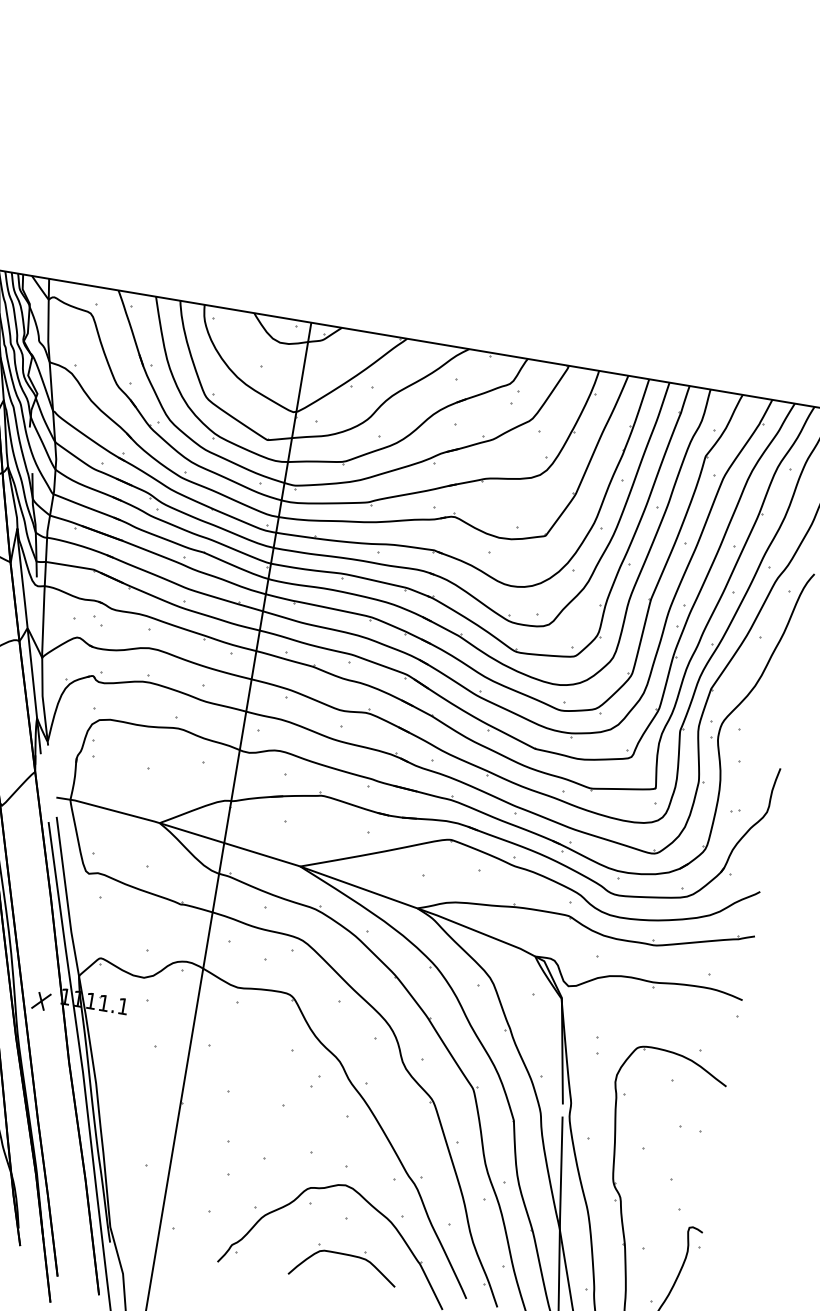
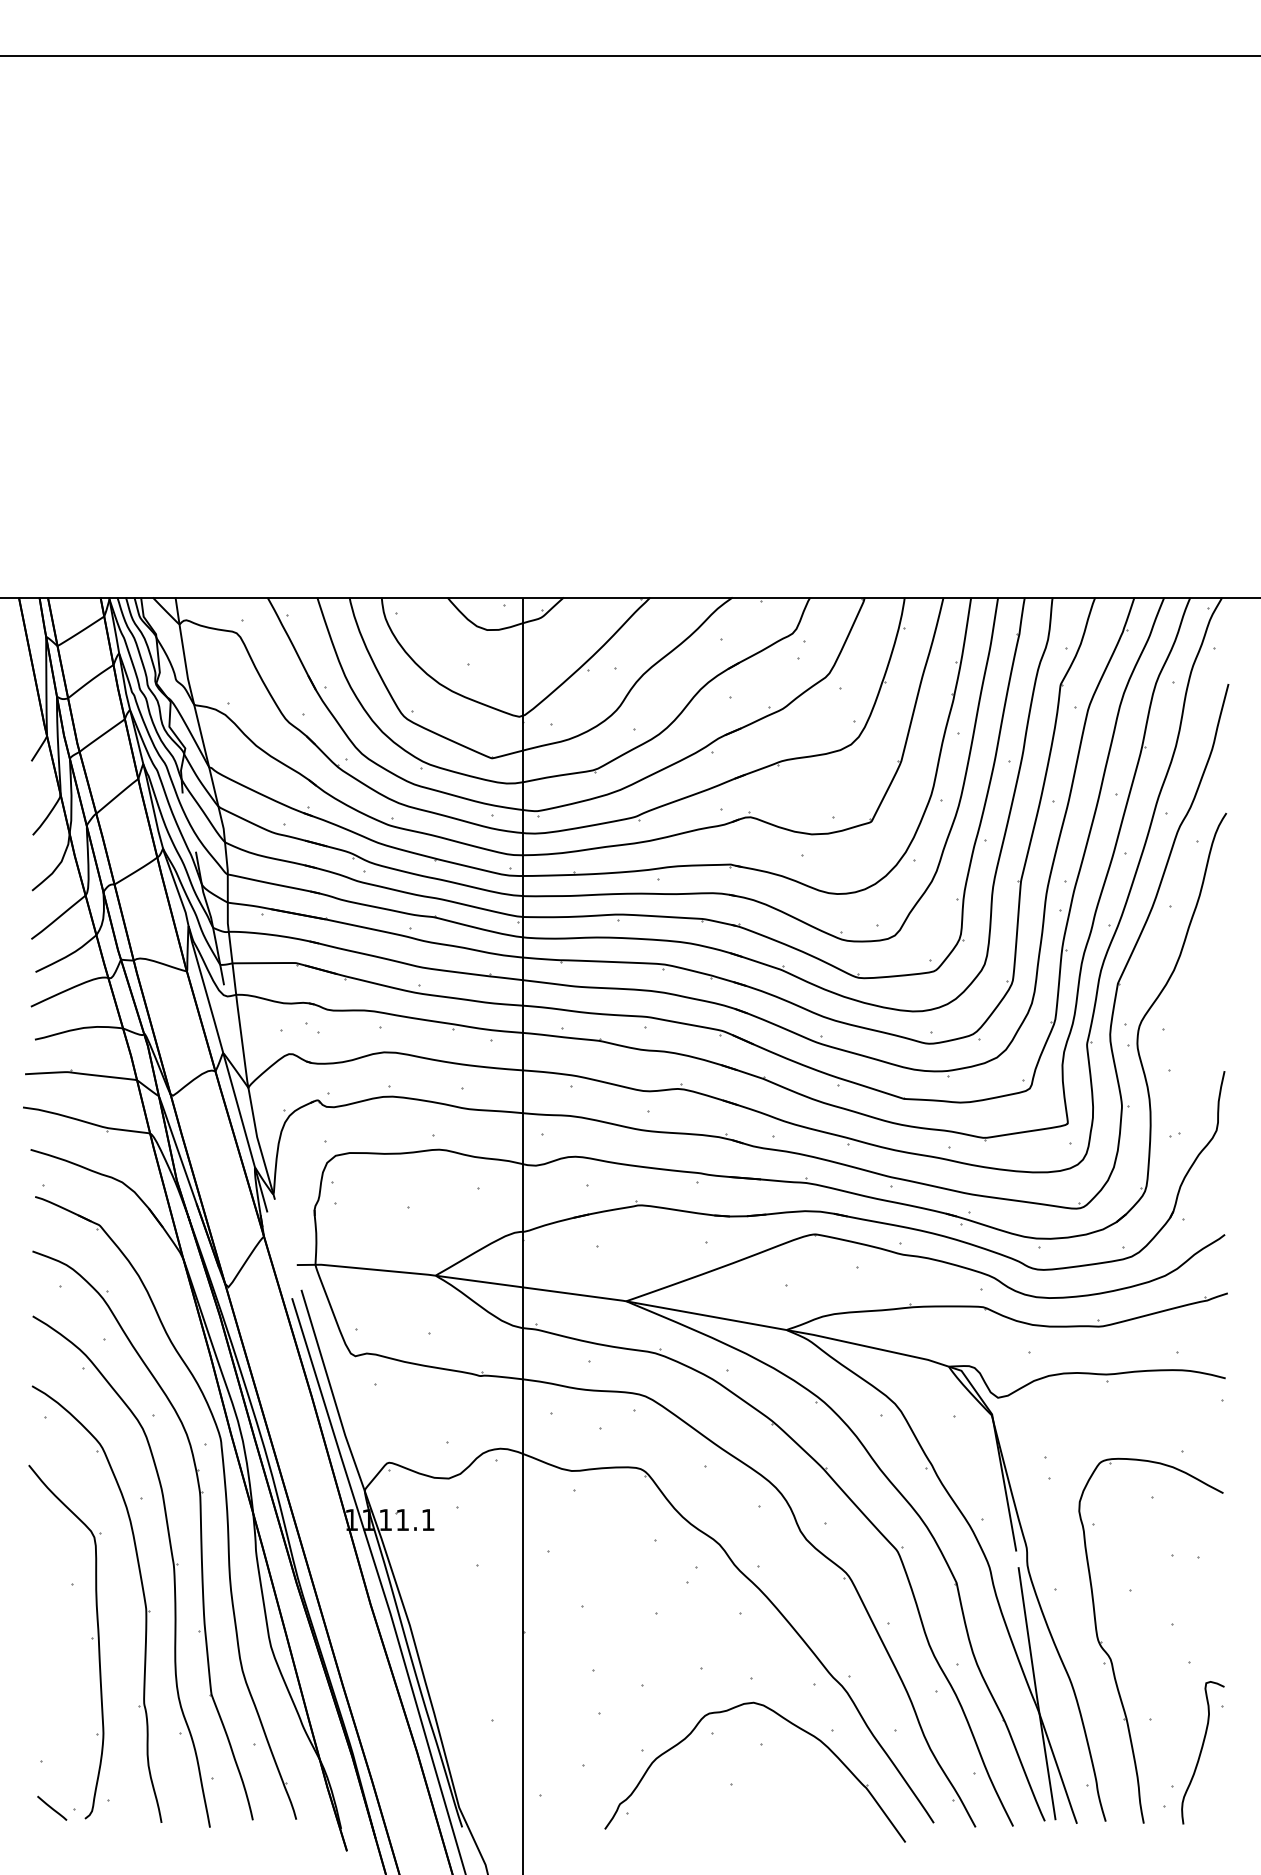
part: (41, 1000) -> (321, 1530), removed
part: (345, 1254) -> (768, 1792), removed

